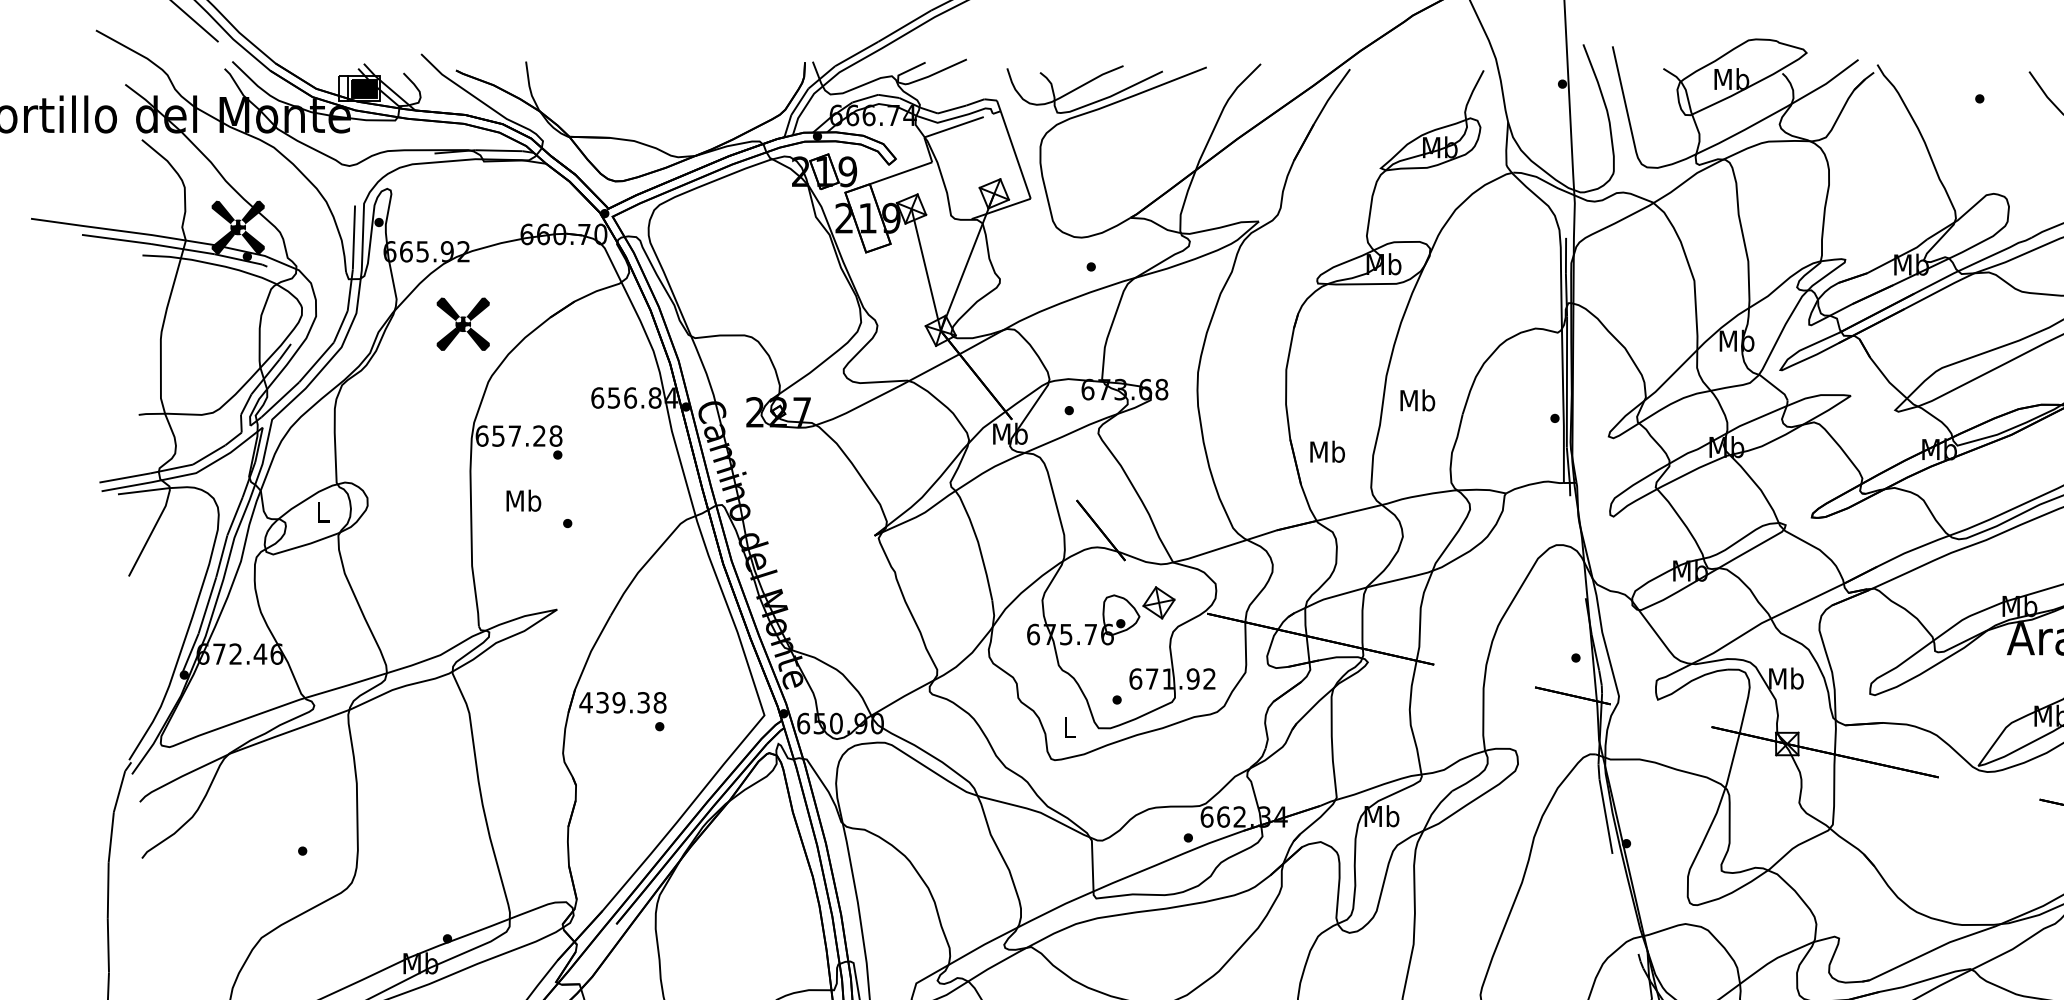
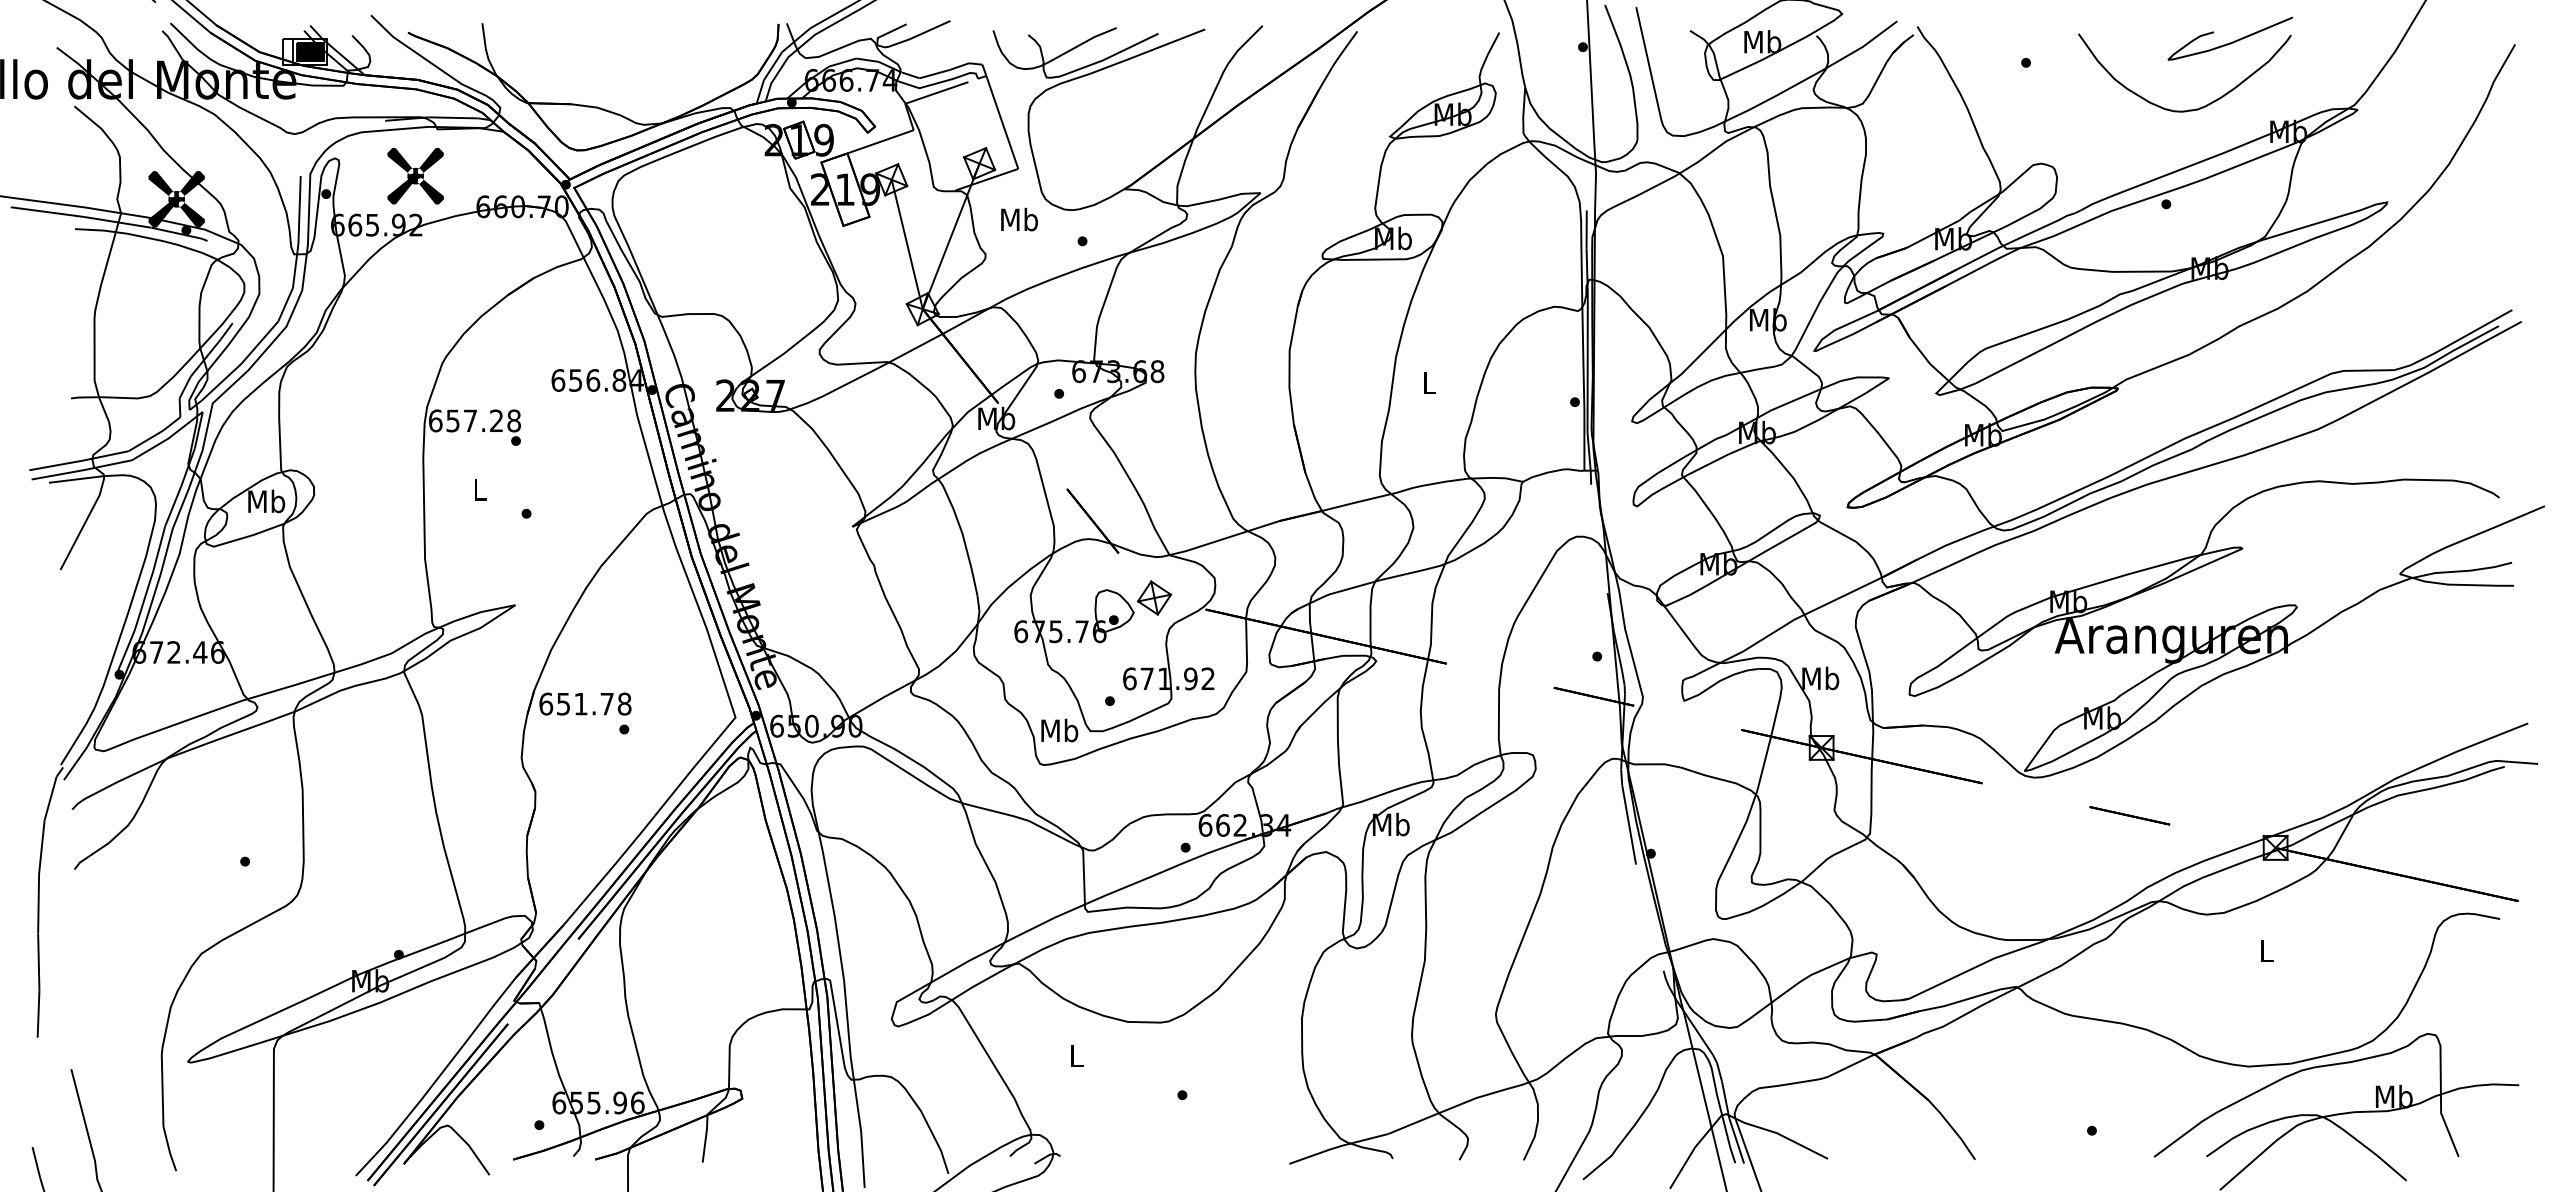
part: (463, 323) -> (415, 175), moved
text: (1417, 399) -> (1428, 382), Mb -> L
text: (1327, 451) -> (1019, 219), moved
text: (523, 500) -> (479, 489), Mb -> L
text: (322, 511) -> (266, 501), L -> Mb
text: (613, 702) -> (575, 703), 439.38 -> 651.78
text: (1069, 727) -> (1059, 730), L -> Mb

